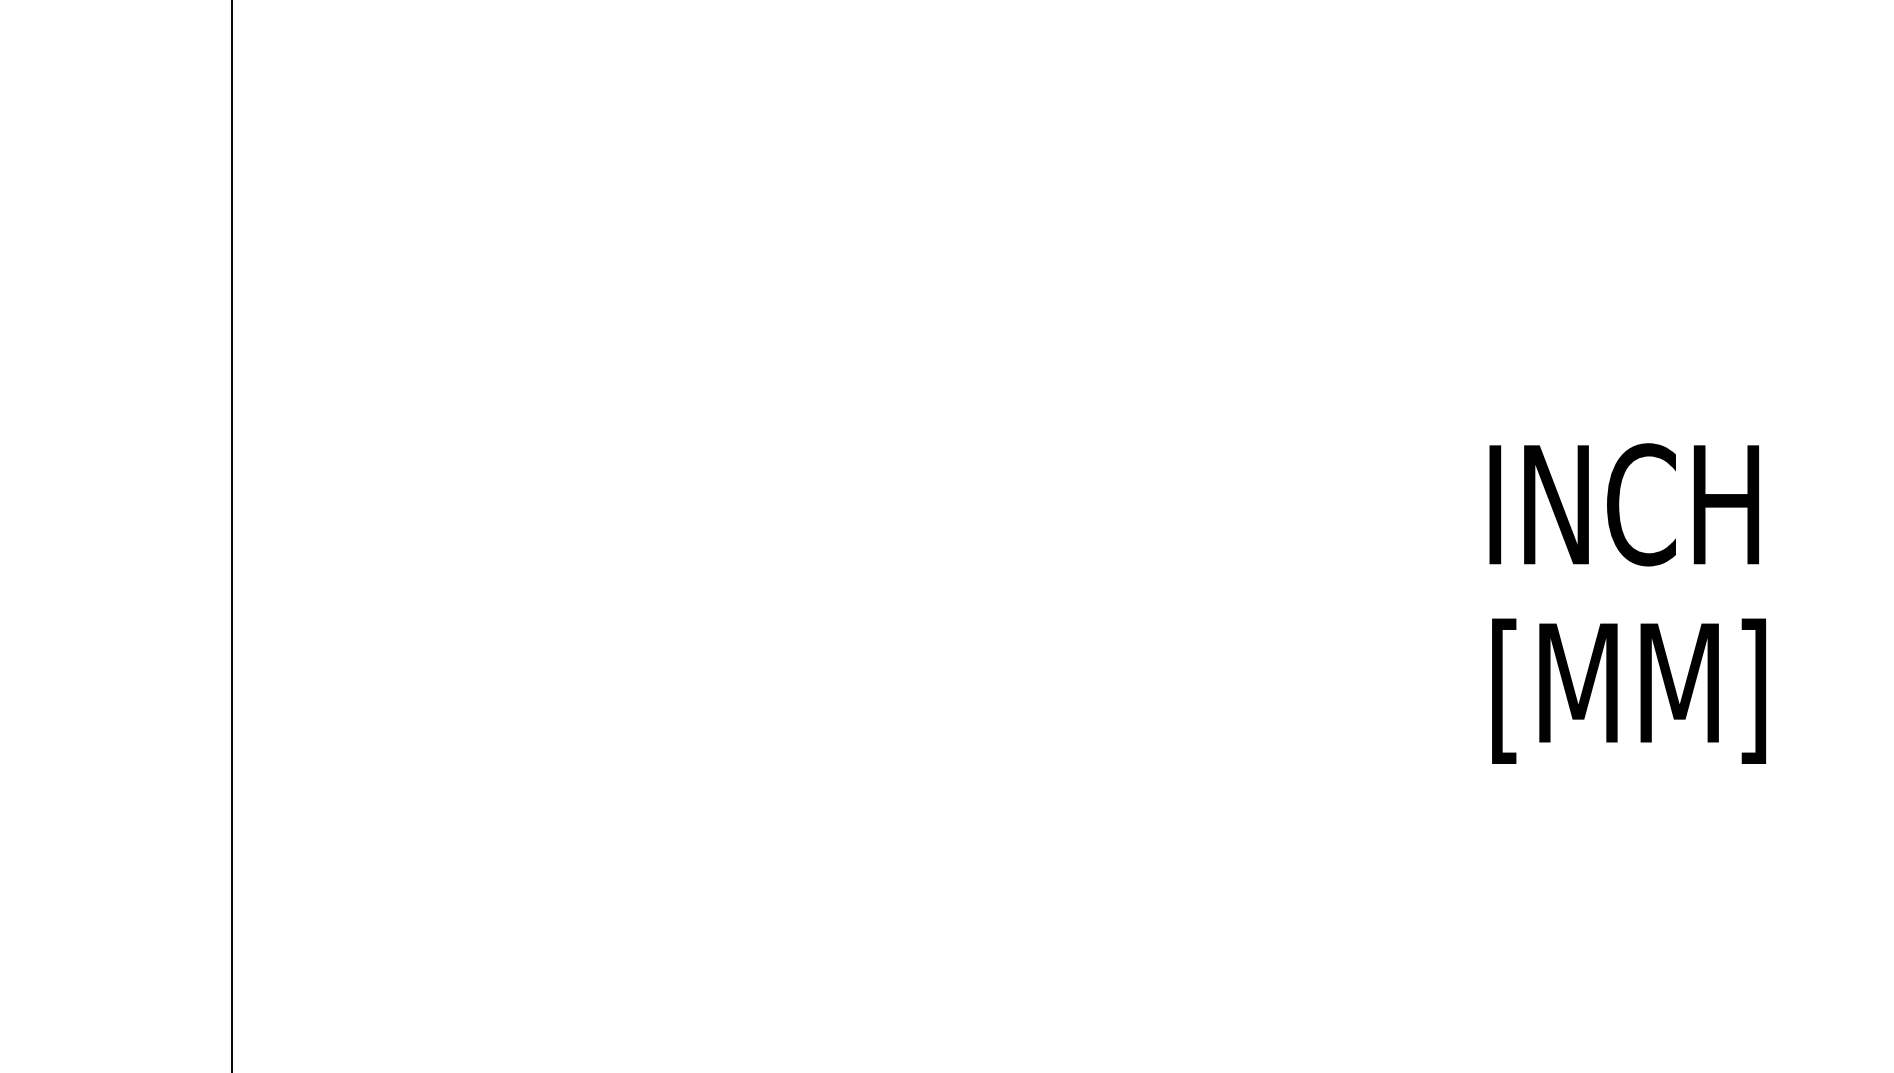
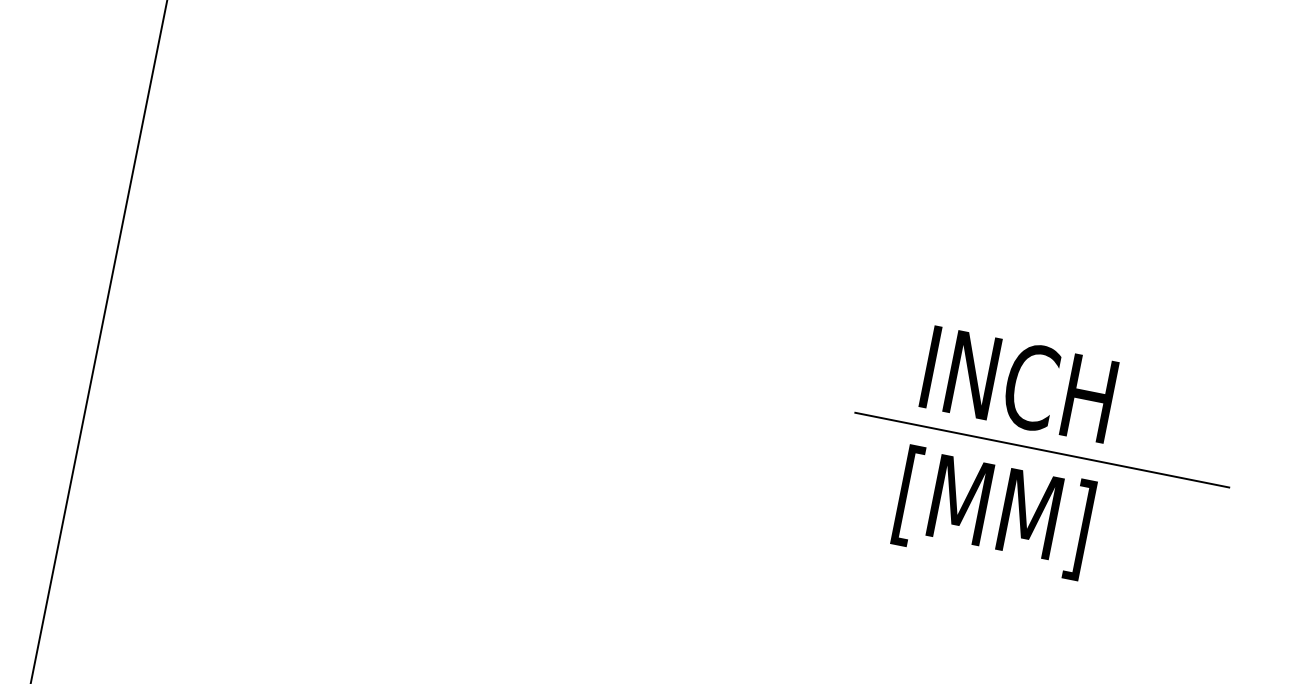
text: (1623, 504) -> (1018, 384), moved
line: (1582, 590) -> (1041, 450), added
text: (1628, 690) -> (993, 512), moved

